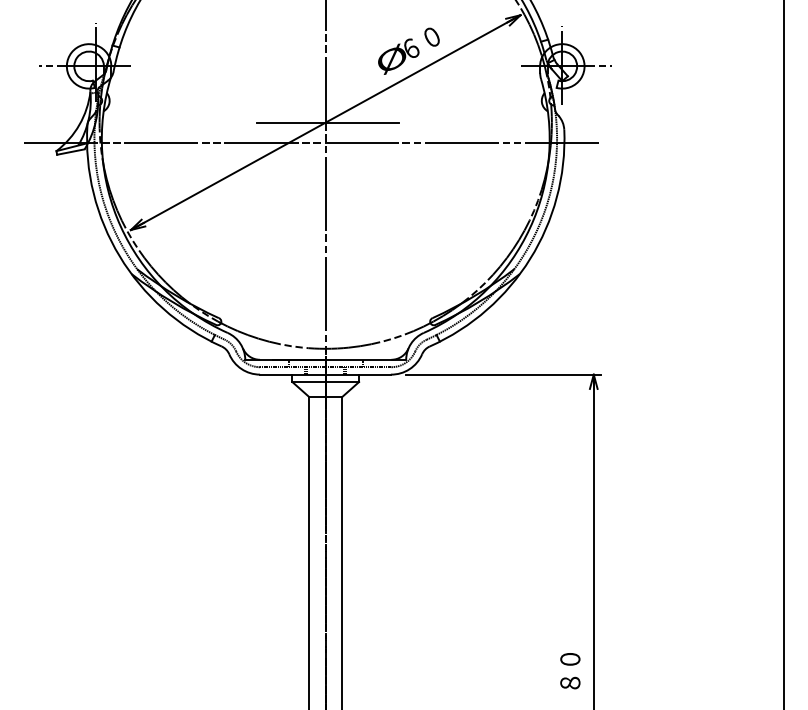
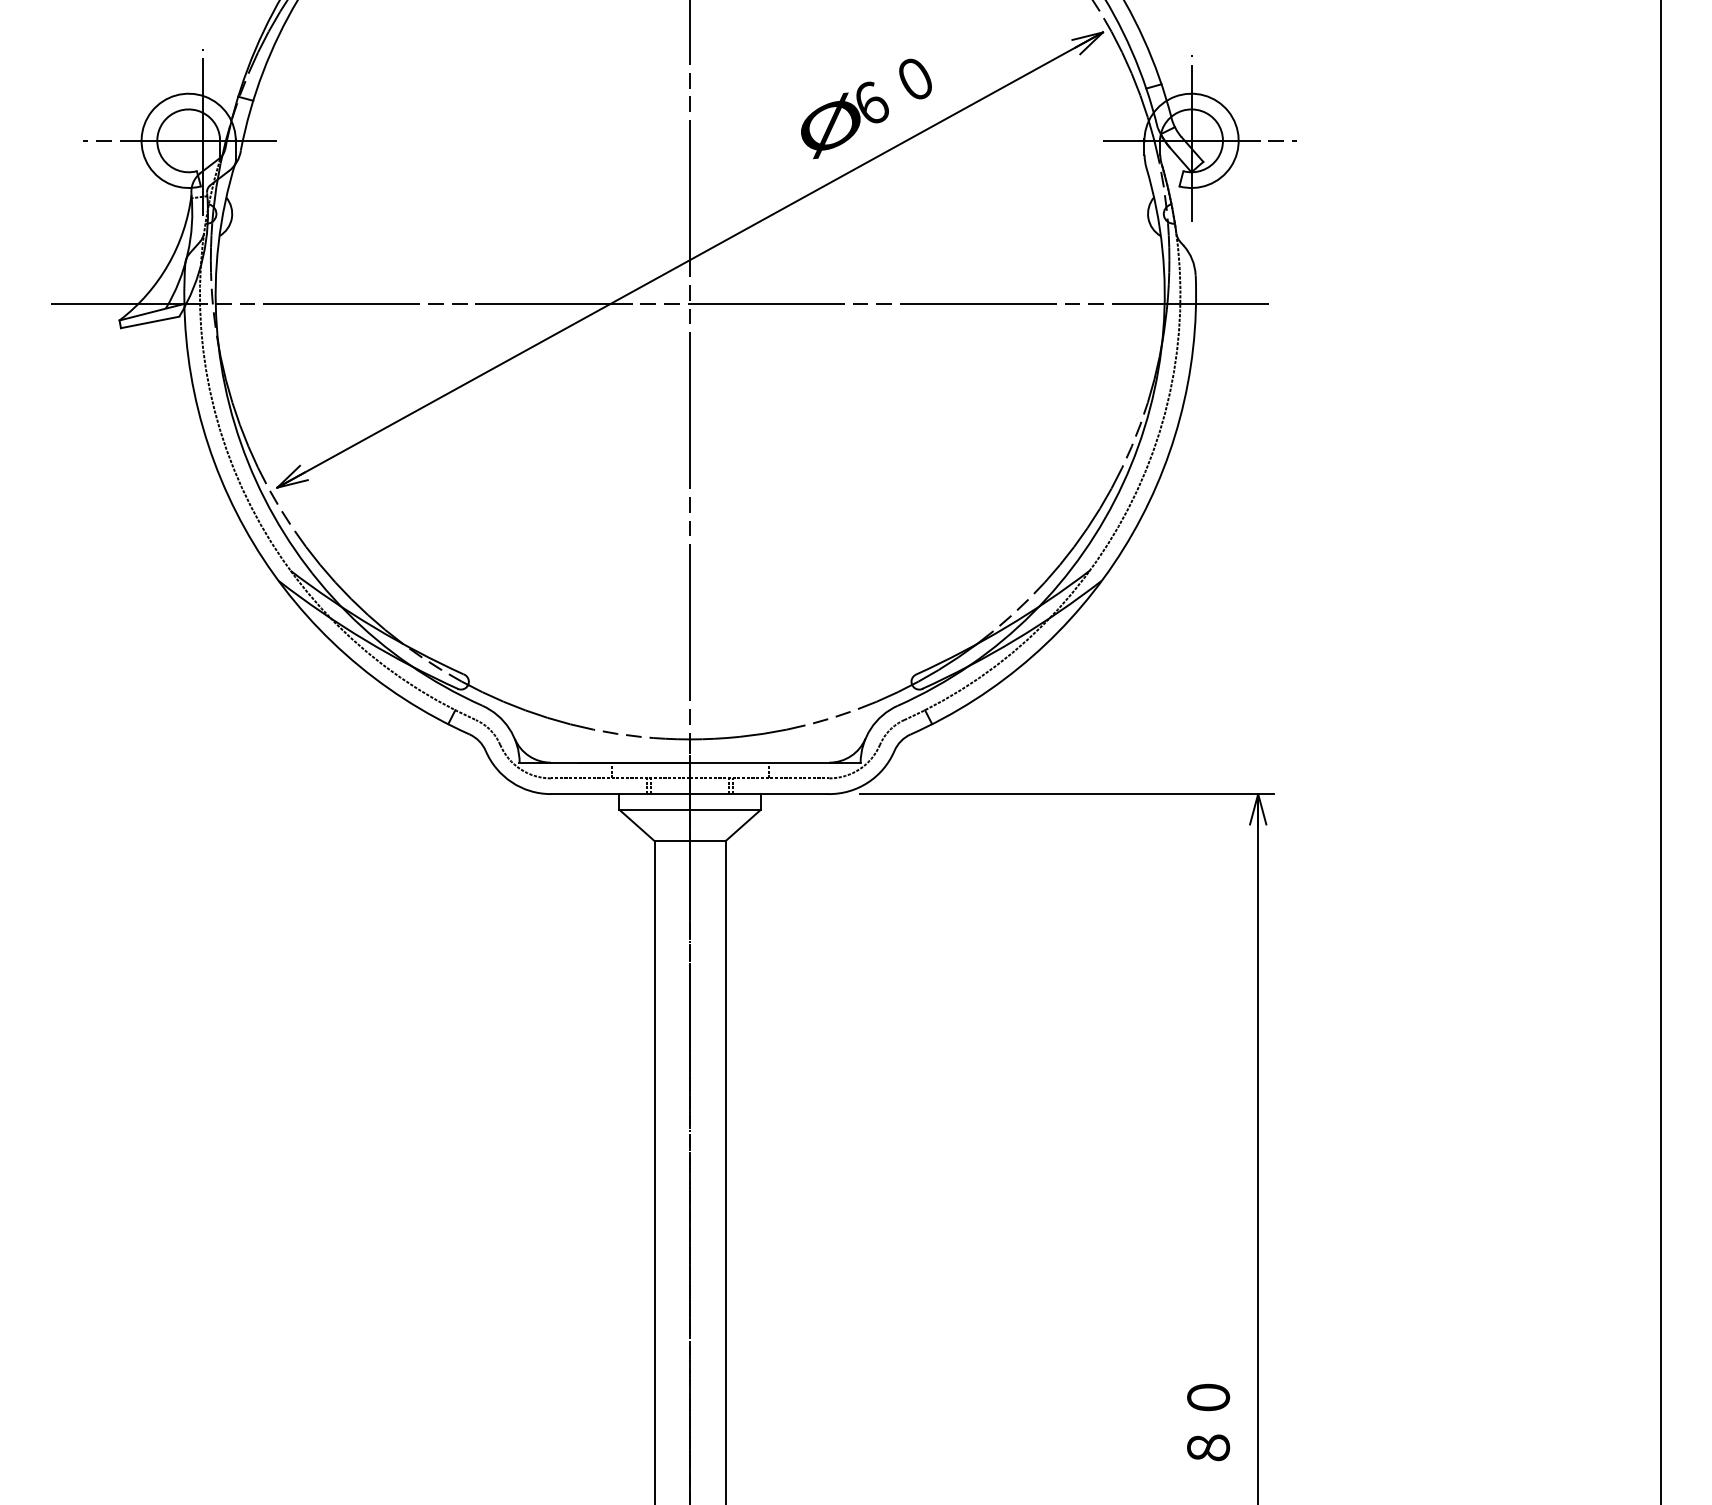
line: (327, 122) -> (693, 259), removed

